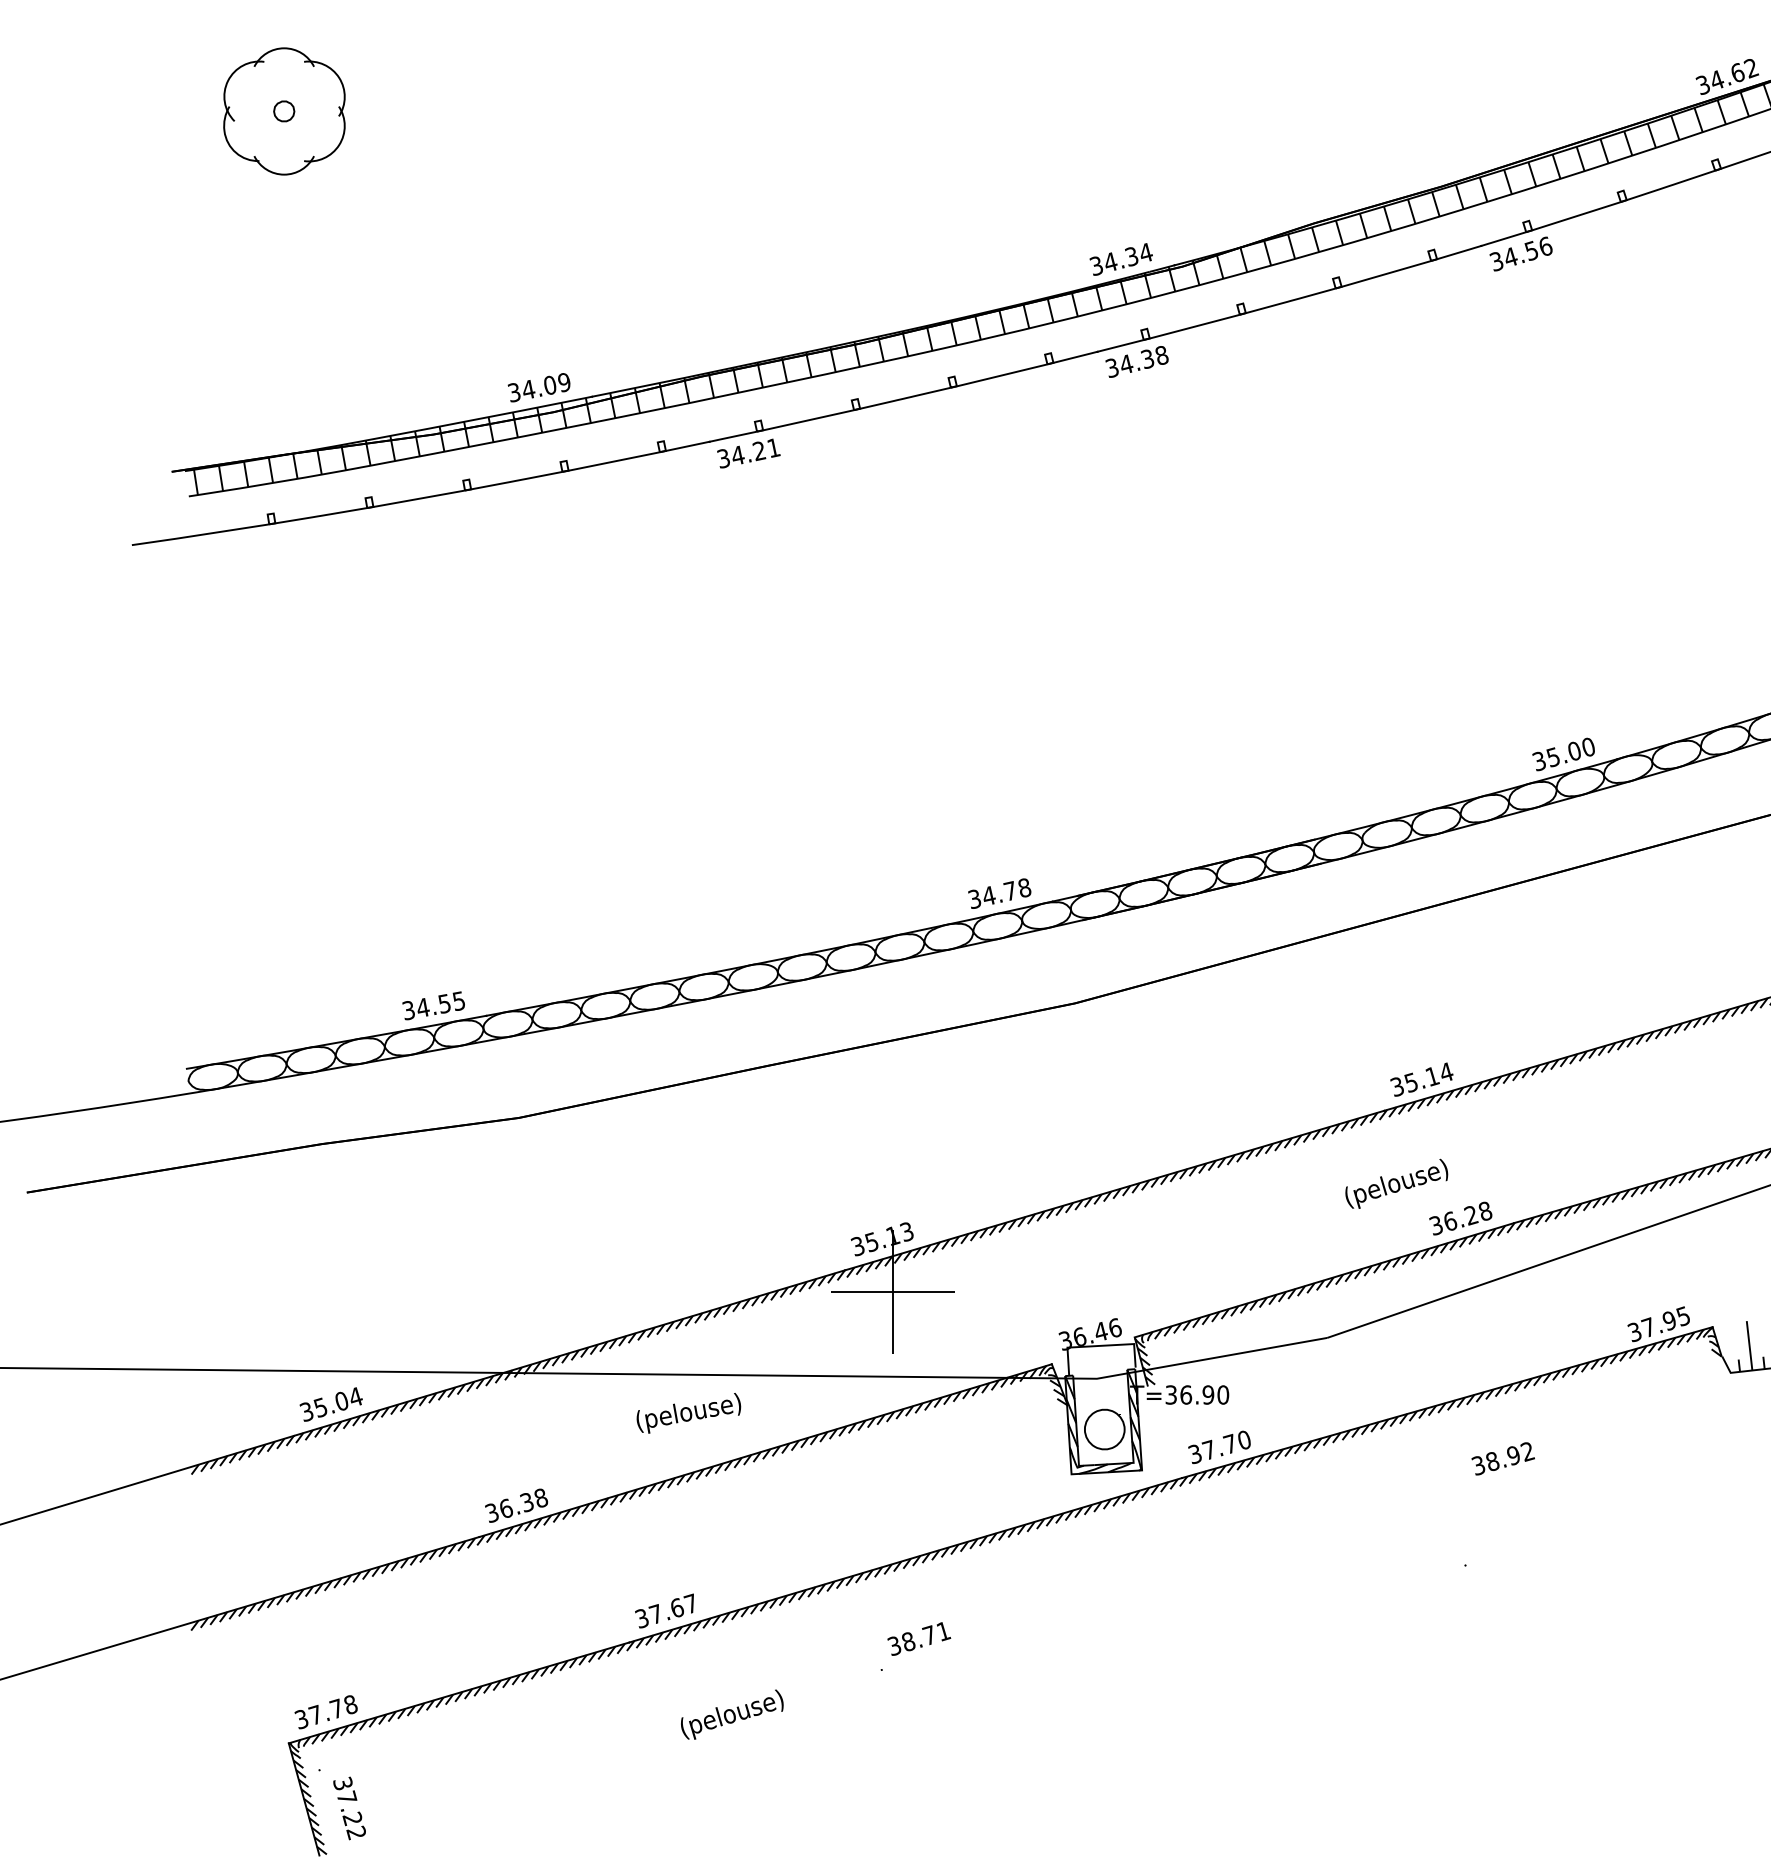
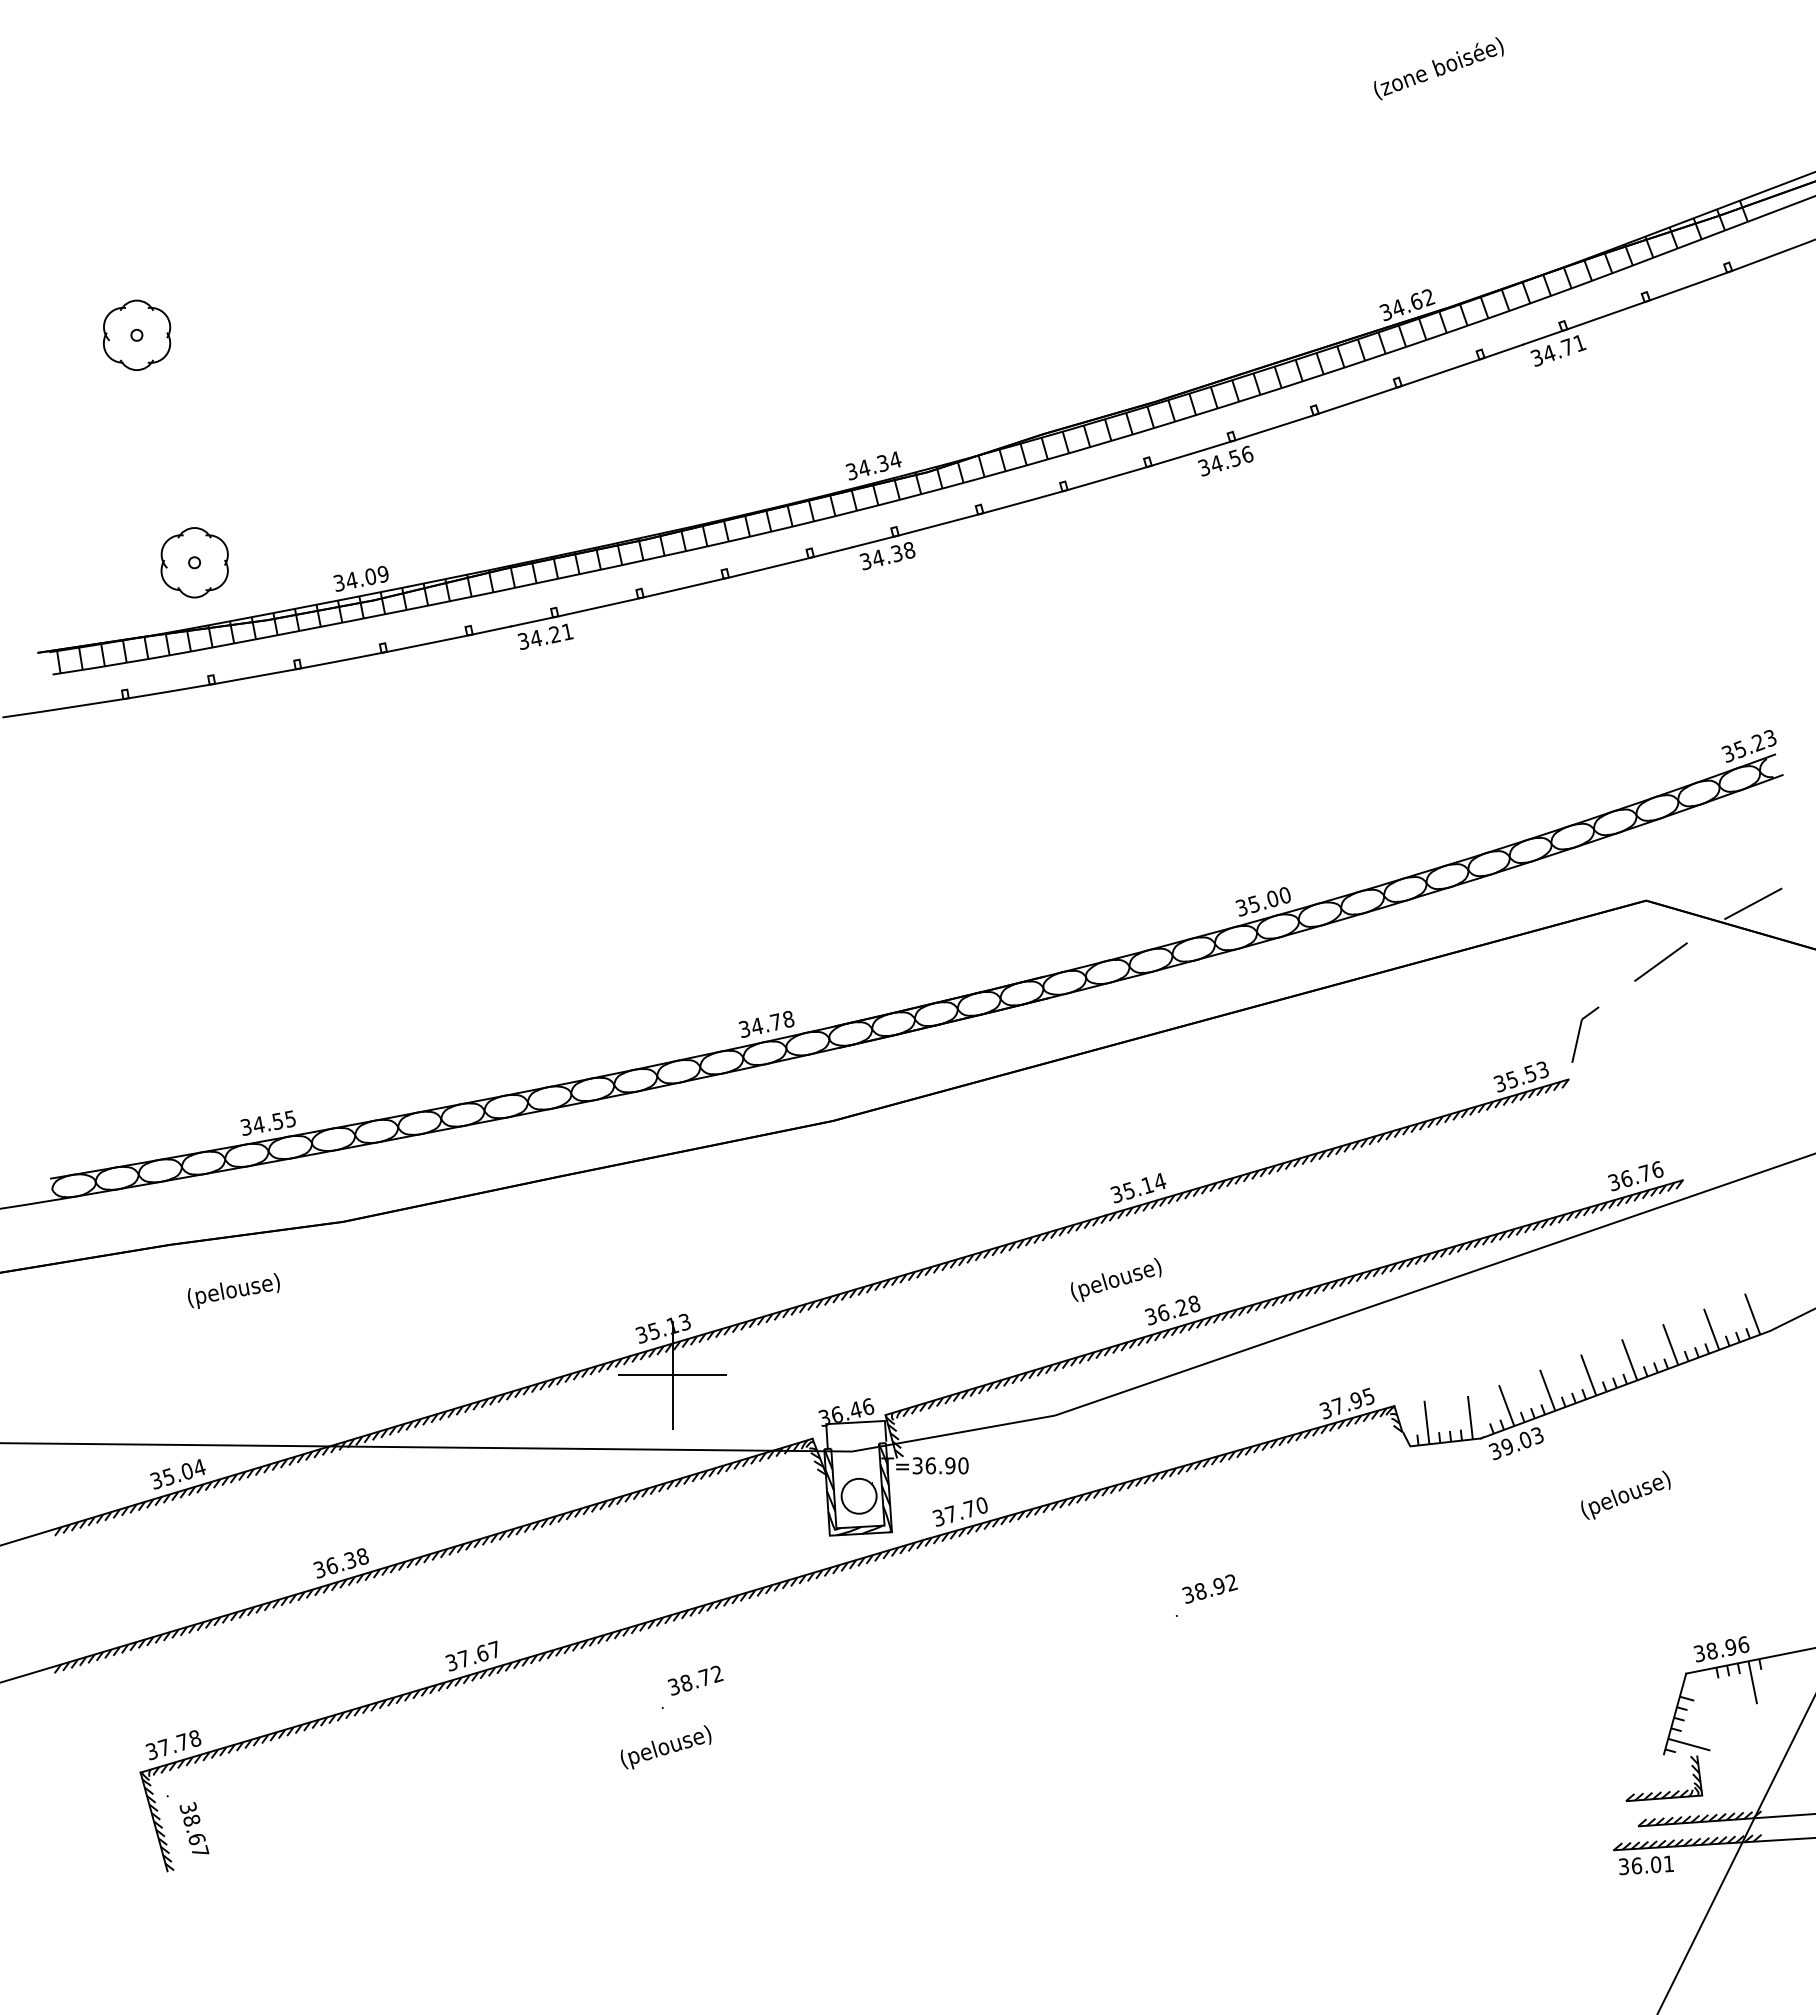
part: (285, 110) -> (137, 334), size x0.62
part: (350, 369) -> (194, 562), added
text: (688, 1412) -> (233, 1290), moved
text: (1502, 1458) -> (1209, 1588), moved
text: (942, 1630) -> (716, 1673), 38.71 -> 38.72
text: (731, 1714) -> (665, 1747), moved
text: (352, 1814) -> (196, 1835), 37.22 -> 38.67

